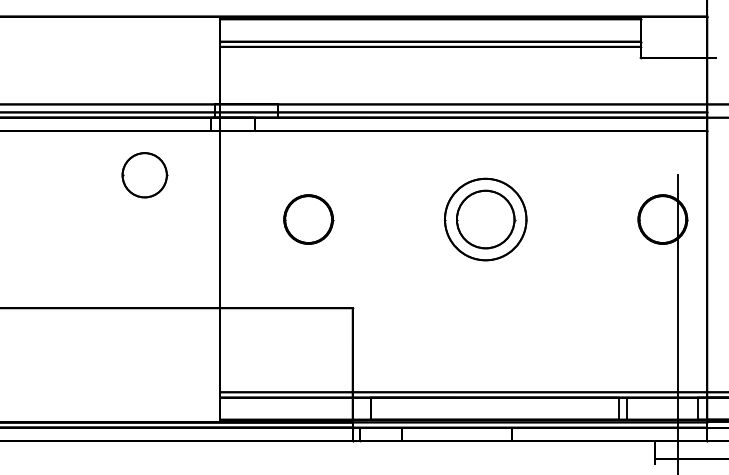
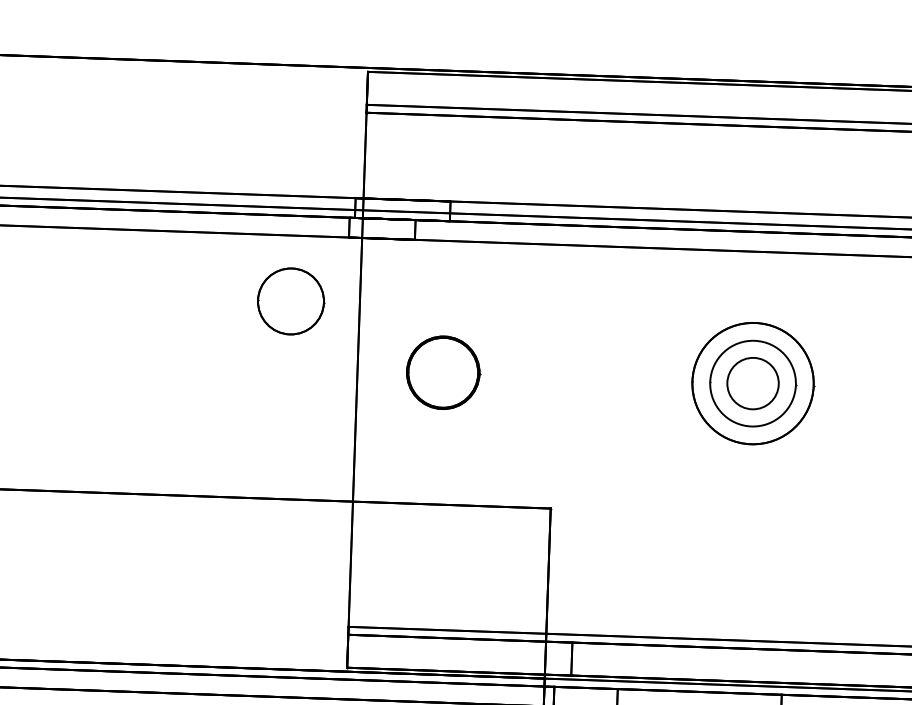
part: (144, 175) -> (290, 301), moved
part: (308, 219) -> (443, 372), moved
circle: (485, 219) -> (752, 383), size x0.6

